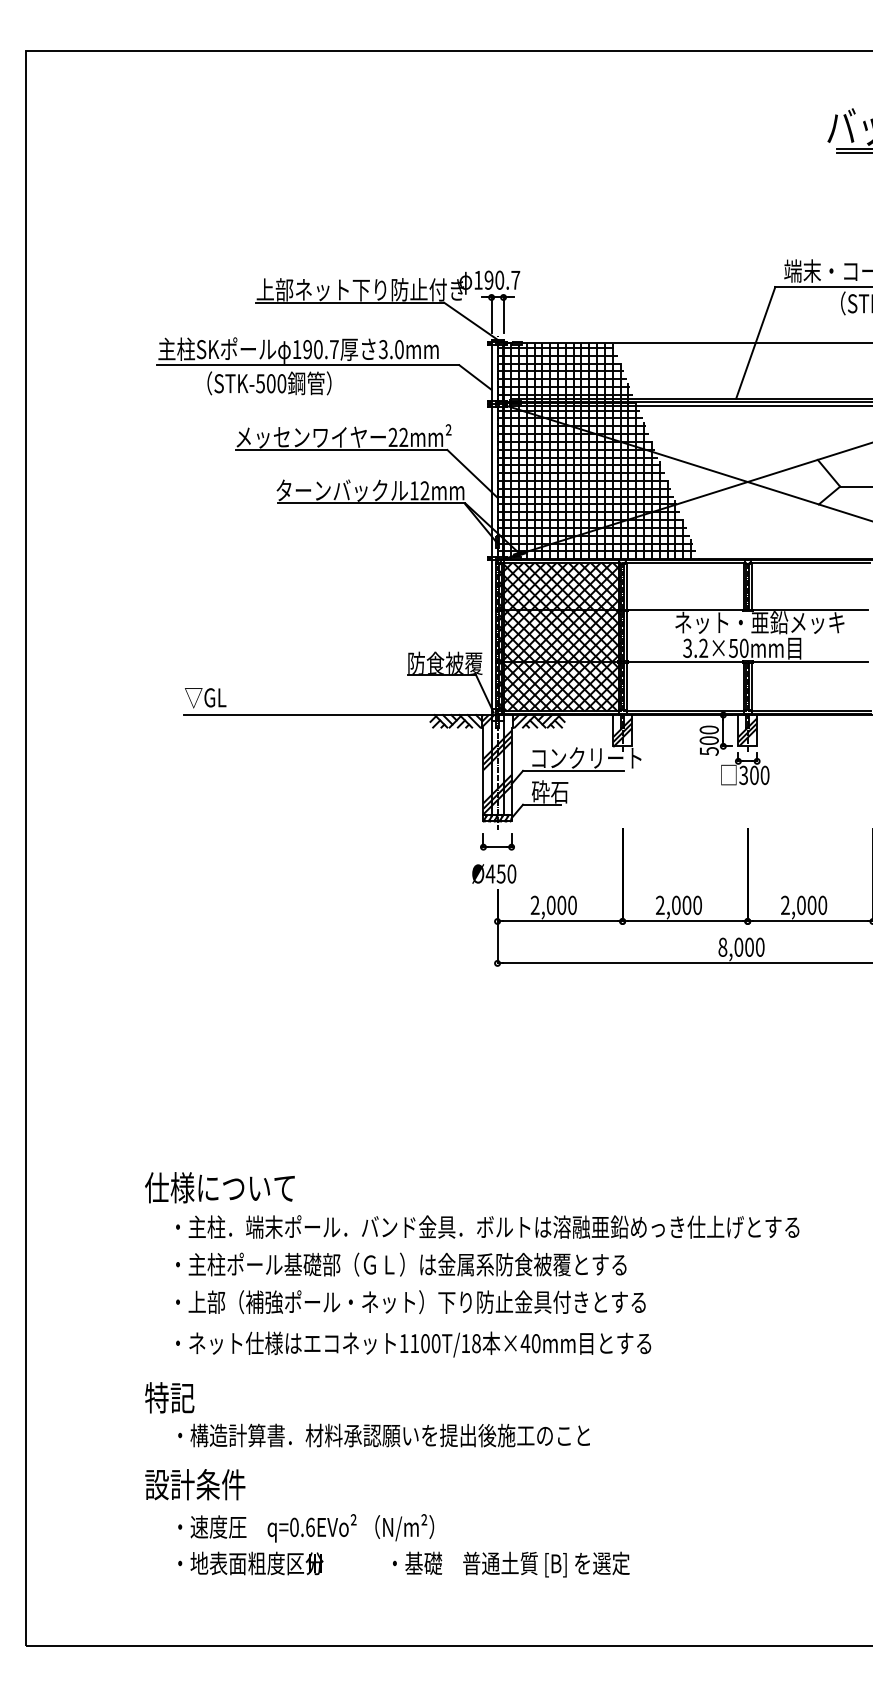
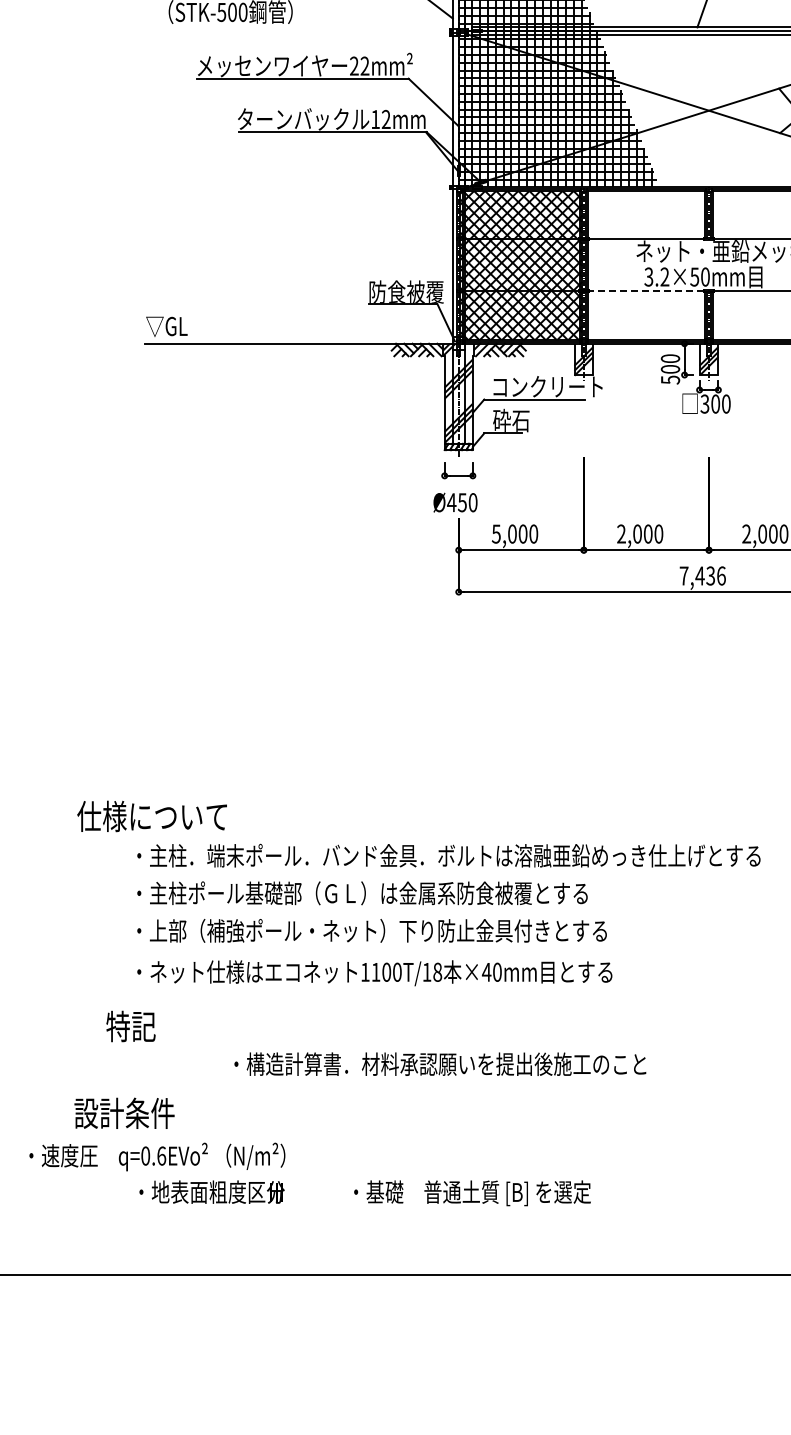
line: (685, 662) -> (646, 291), solid -> dashed
text: (534, 905) -> (495, 534), 2,000 -> 5,000
text: (741, 946) -> (702, 575), 8,000 -> 7,436
text: (219, 1187) -> (151, 816), moved
text: (383, 1435) -> (439, 1064), moved
text: (195, 1484) -> (124, 1113), moved
text: (306, 1528) -> (157, 1157), moved

